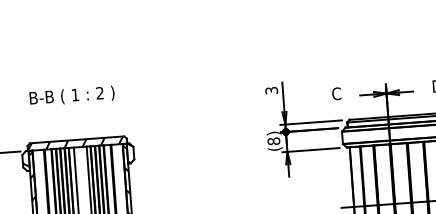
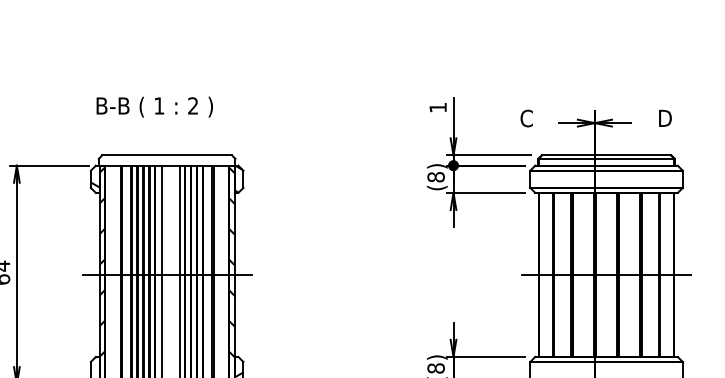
text: (271, 90) -> (437, 107), 3 -> 1
text: (71, 95) -> (154, 106), moved
hatch: (75, 143) -> (164, 160), removed

